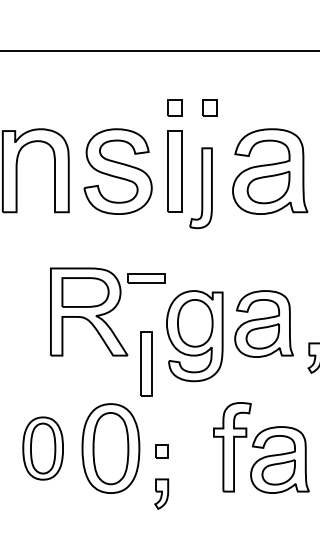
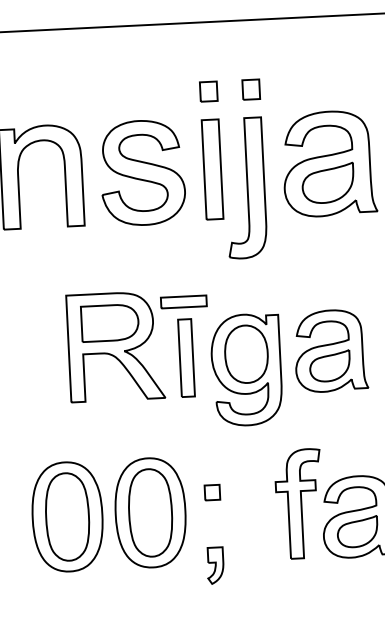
part: (200, 188) -> (244, 188), size x1.43
part: (146, 363) -> (186, 357), moved
part: (42, 448) -> (66, 516), size x1.43
part: (161, 451) -> (211, 492), moved

